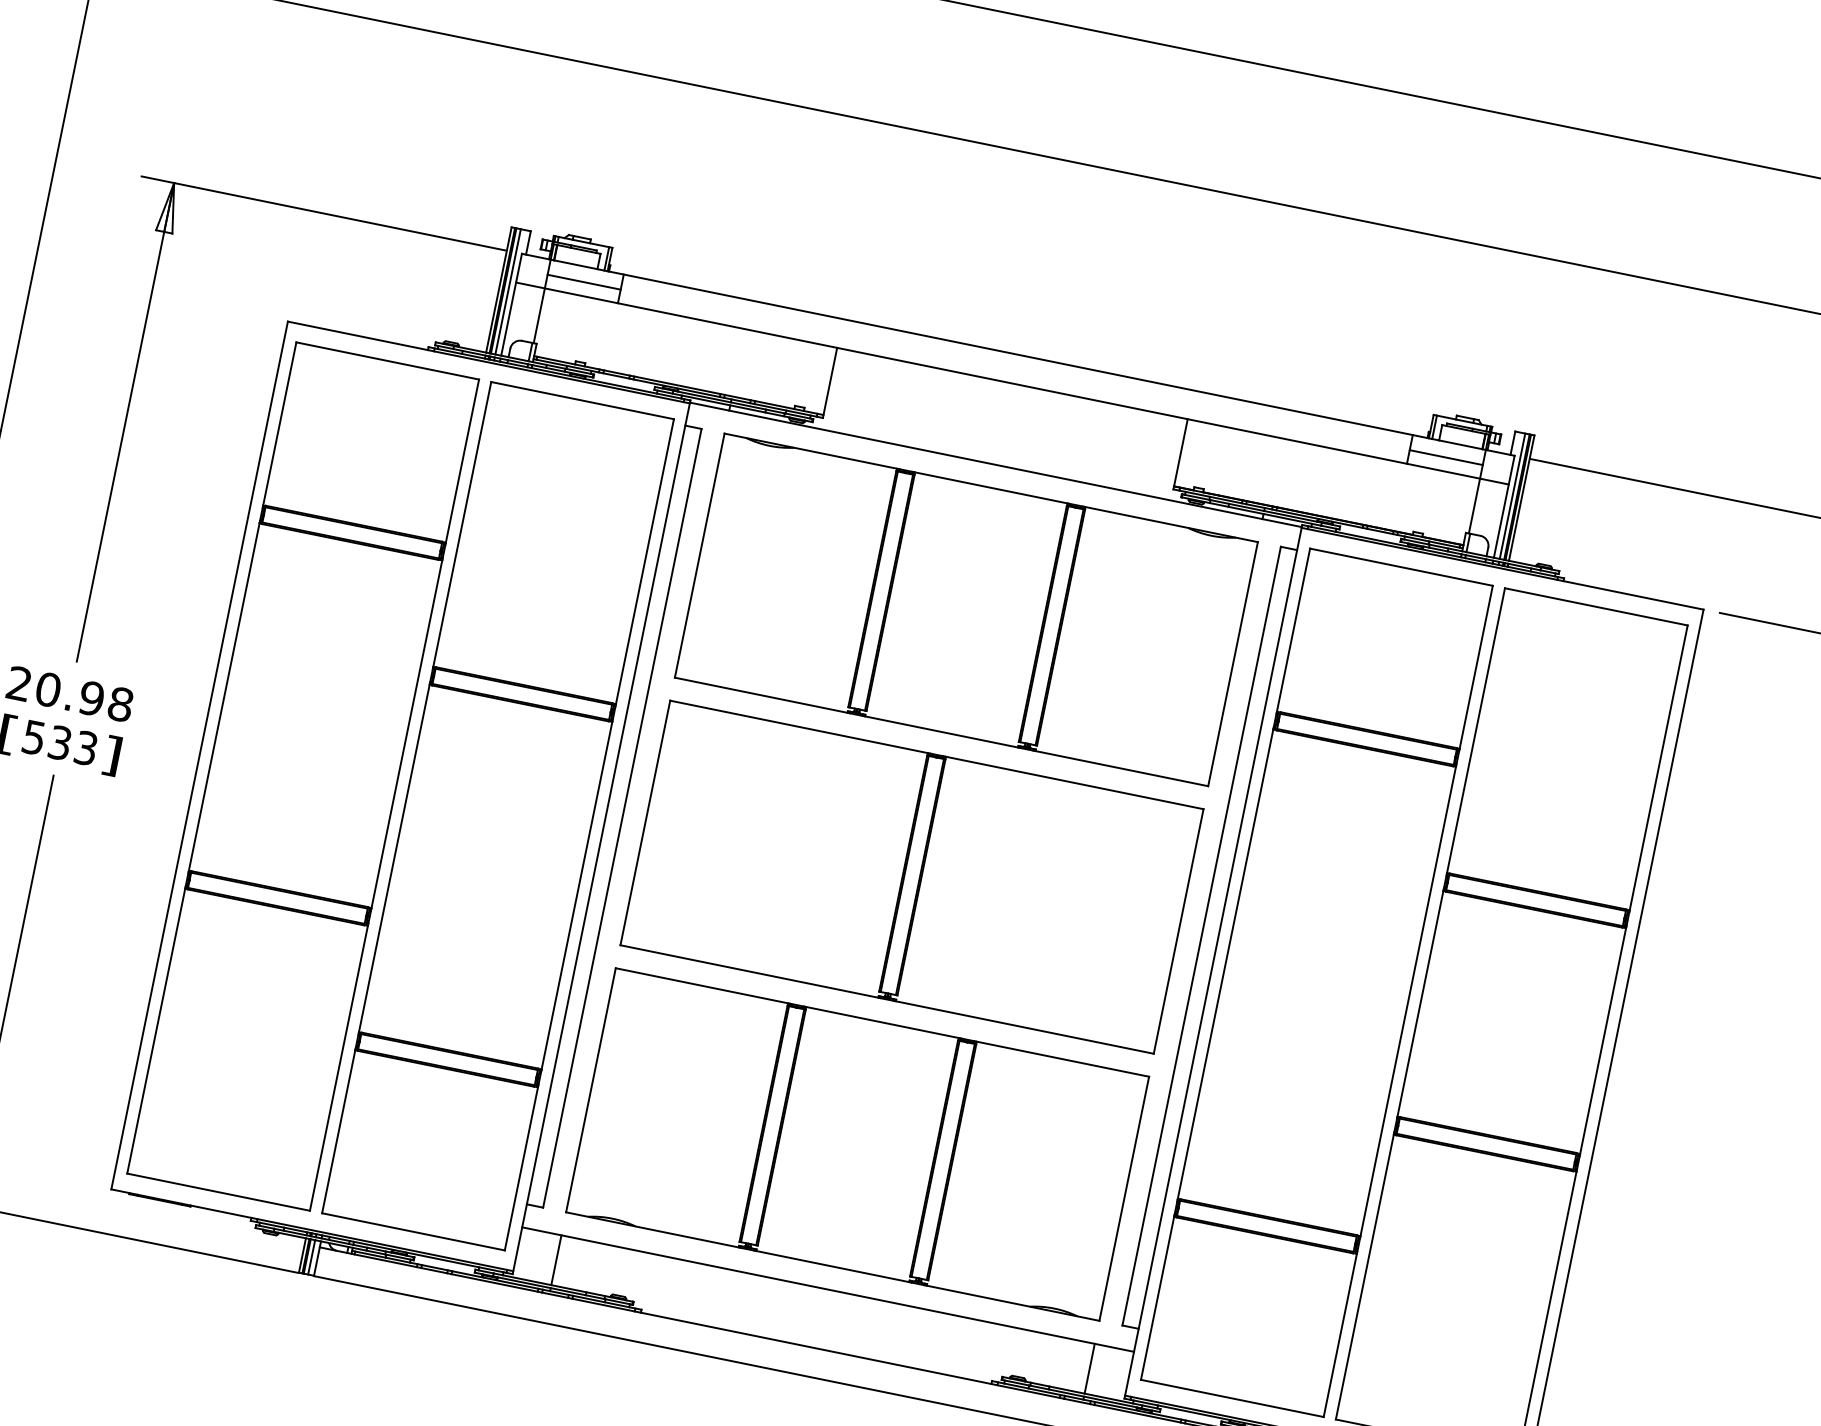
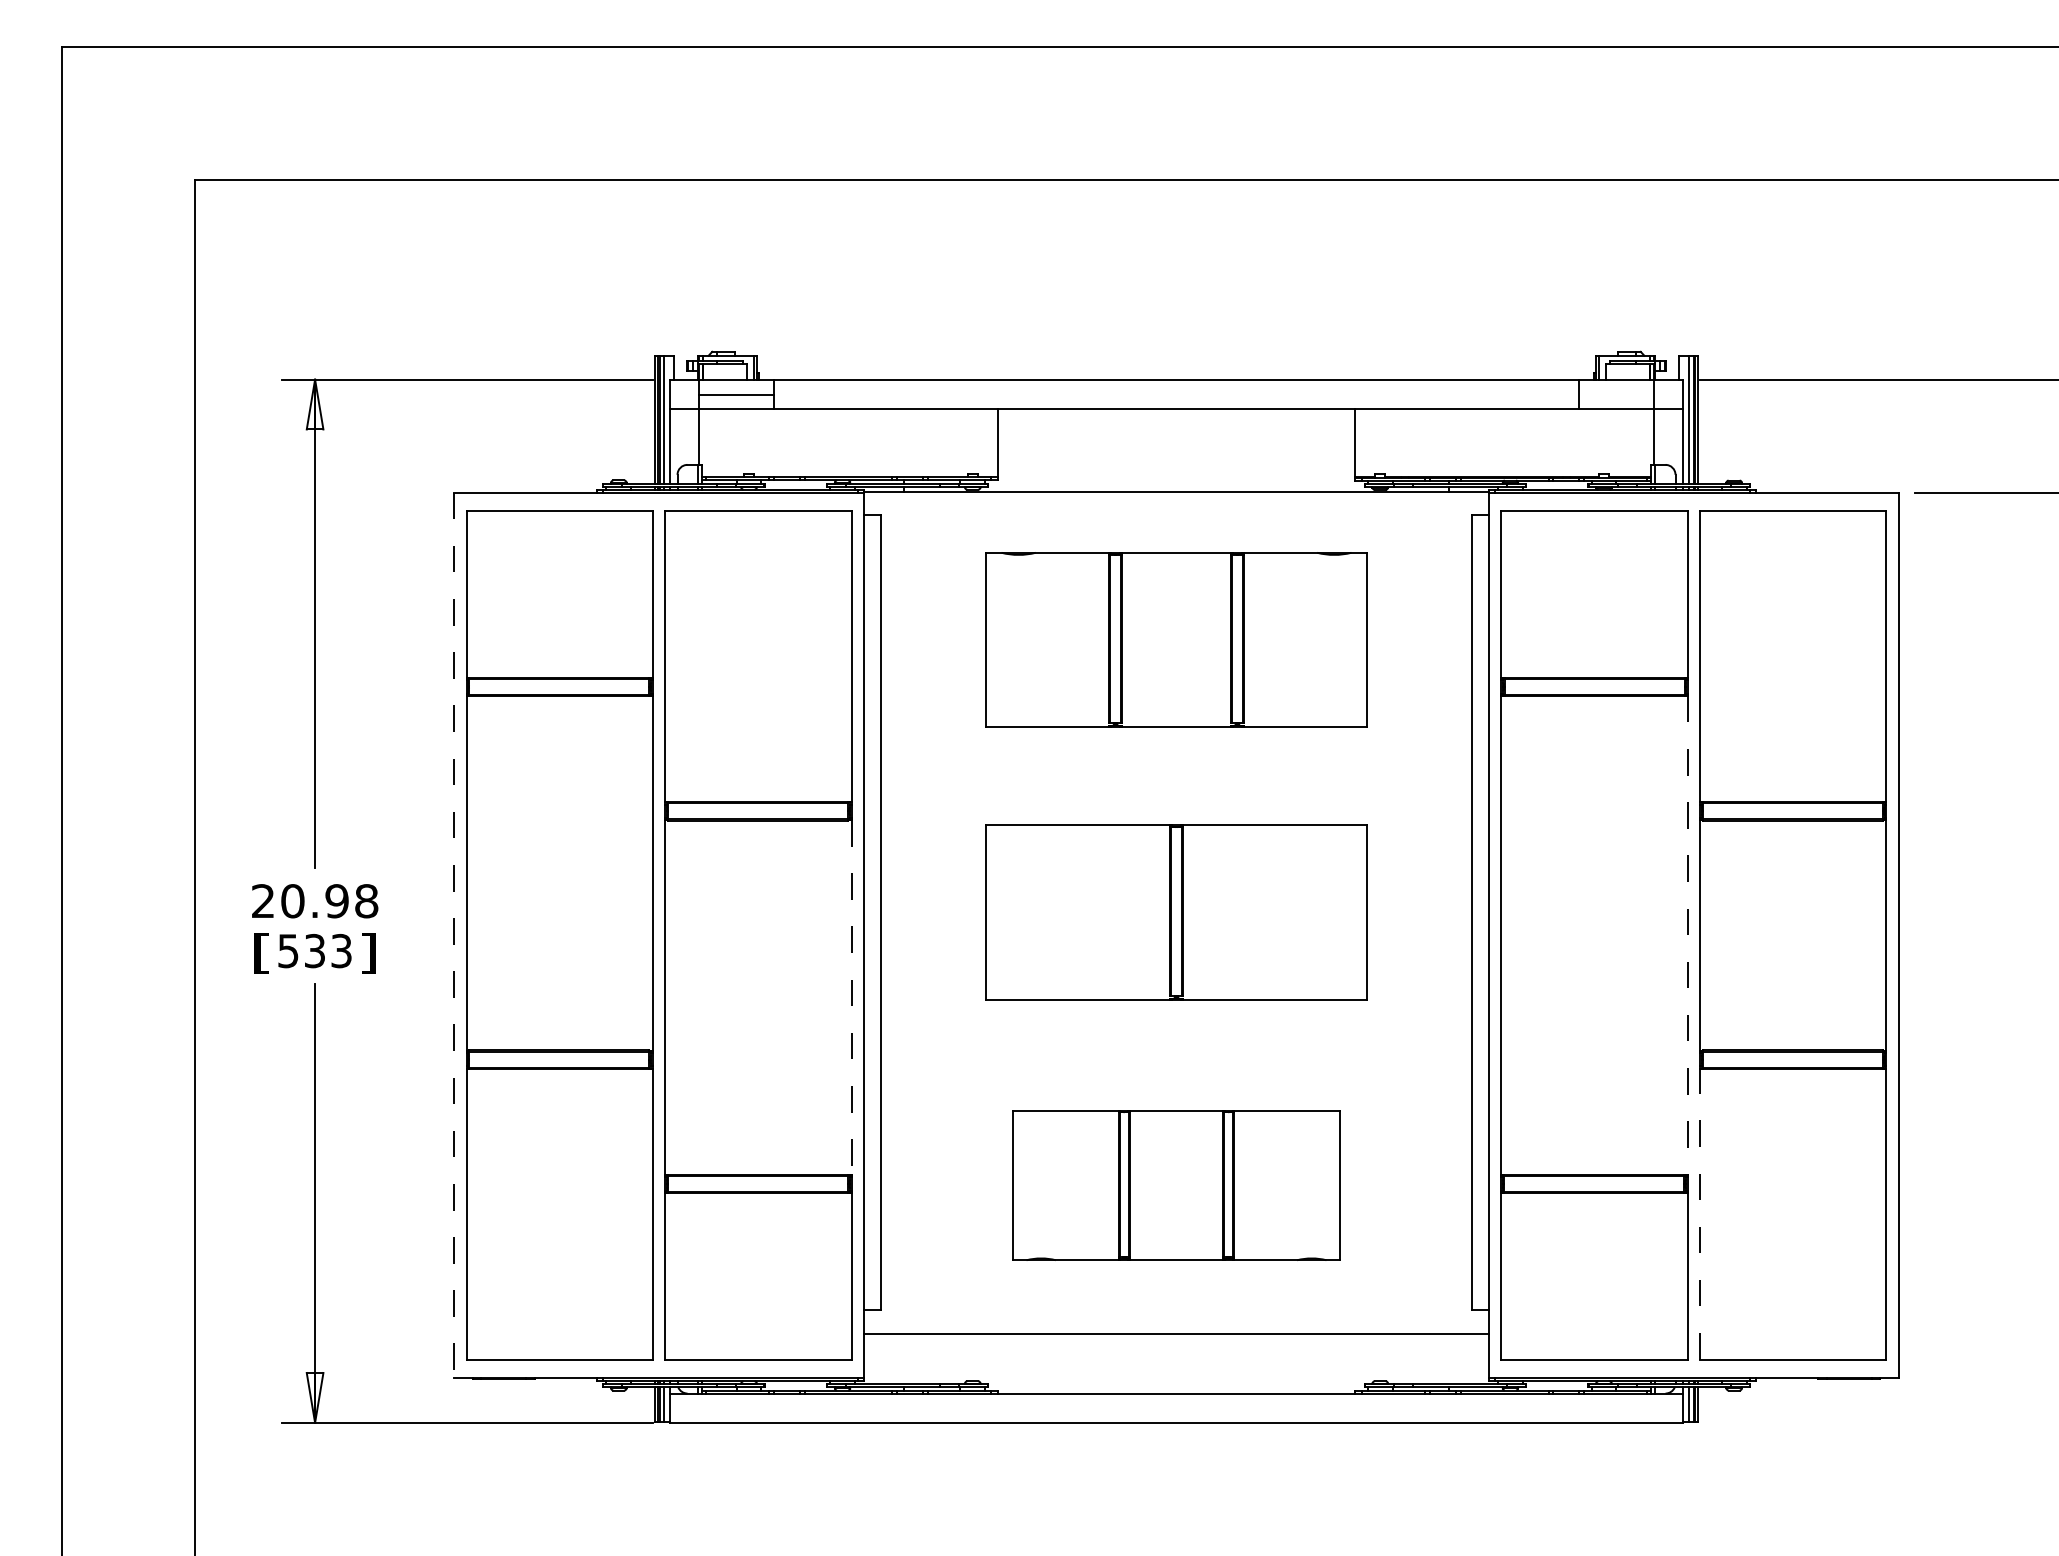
line: (1446, 458) -> (1616, 395), removed
part: (966, 609) -> (1176, 639), size x0.7
line: (199, 755) -> (454, 935), solid -> dashed
part: (912, 876) -> (1176, 912), size x0.7
line: (576, 895) -> (851, 997), solid -> dashed
line: (1408, 1001) -> (1687, 935), solid -> dashed
part: (857, 1144) -> (1176, 1185), size x0.6
line: (556, 1259) -> (904, 1358), removed
line: (1364, 1276) -> (1699, 1213), solid -> dashed
line: (1089, 1368) -> (1448, 1358), removed

